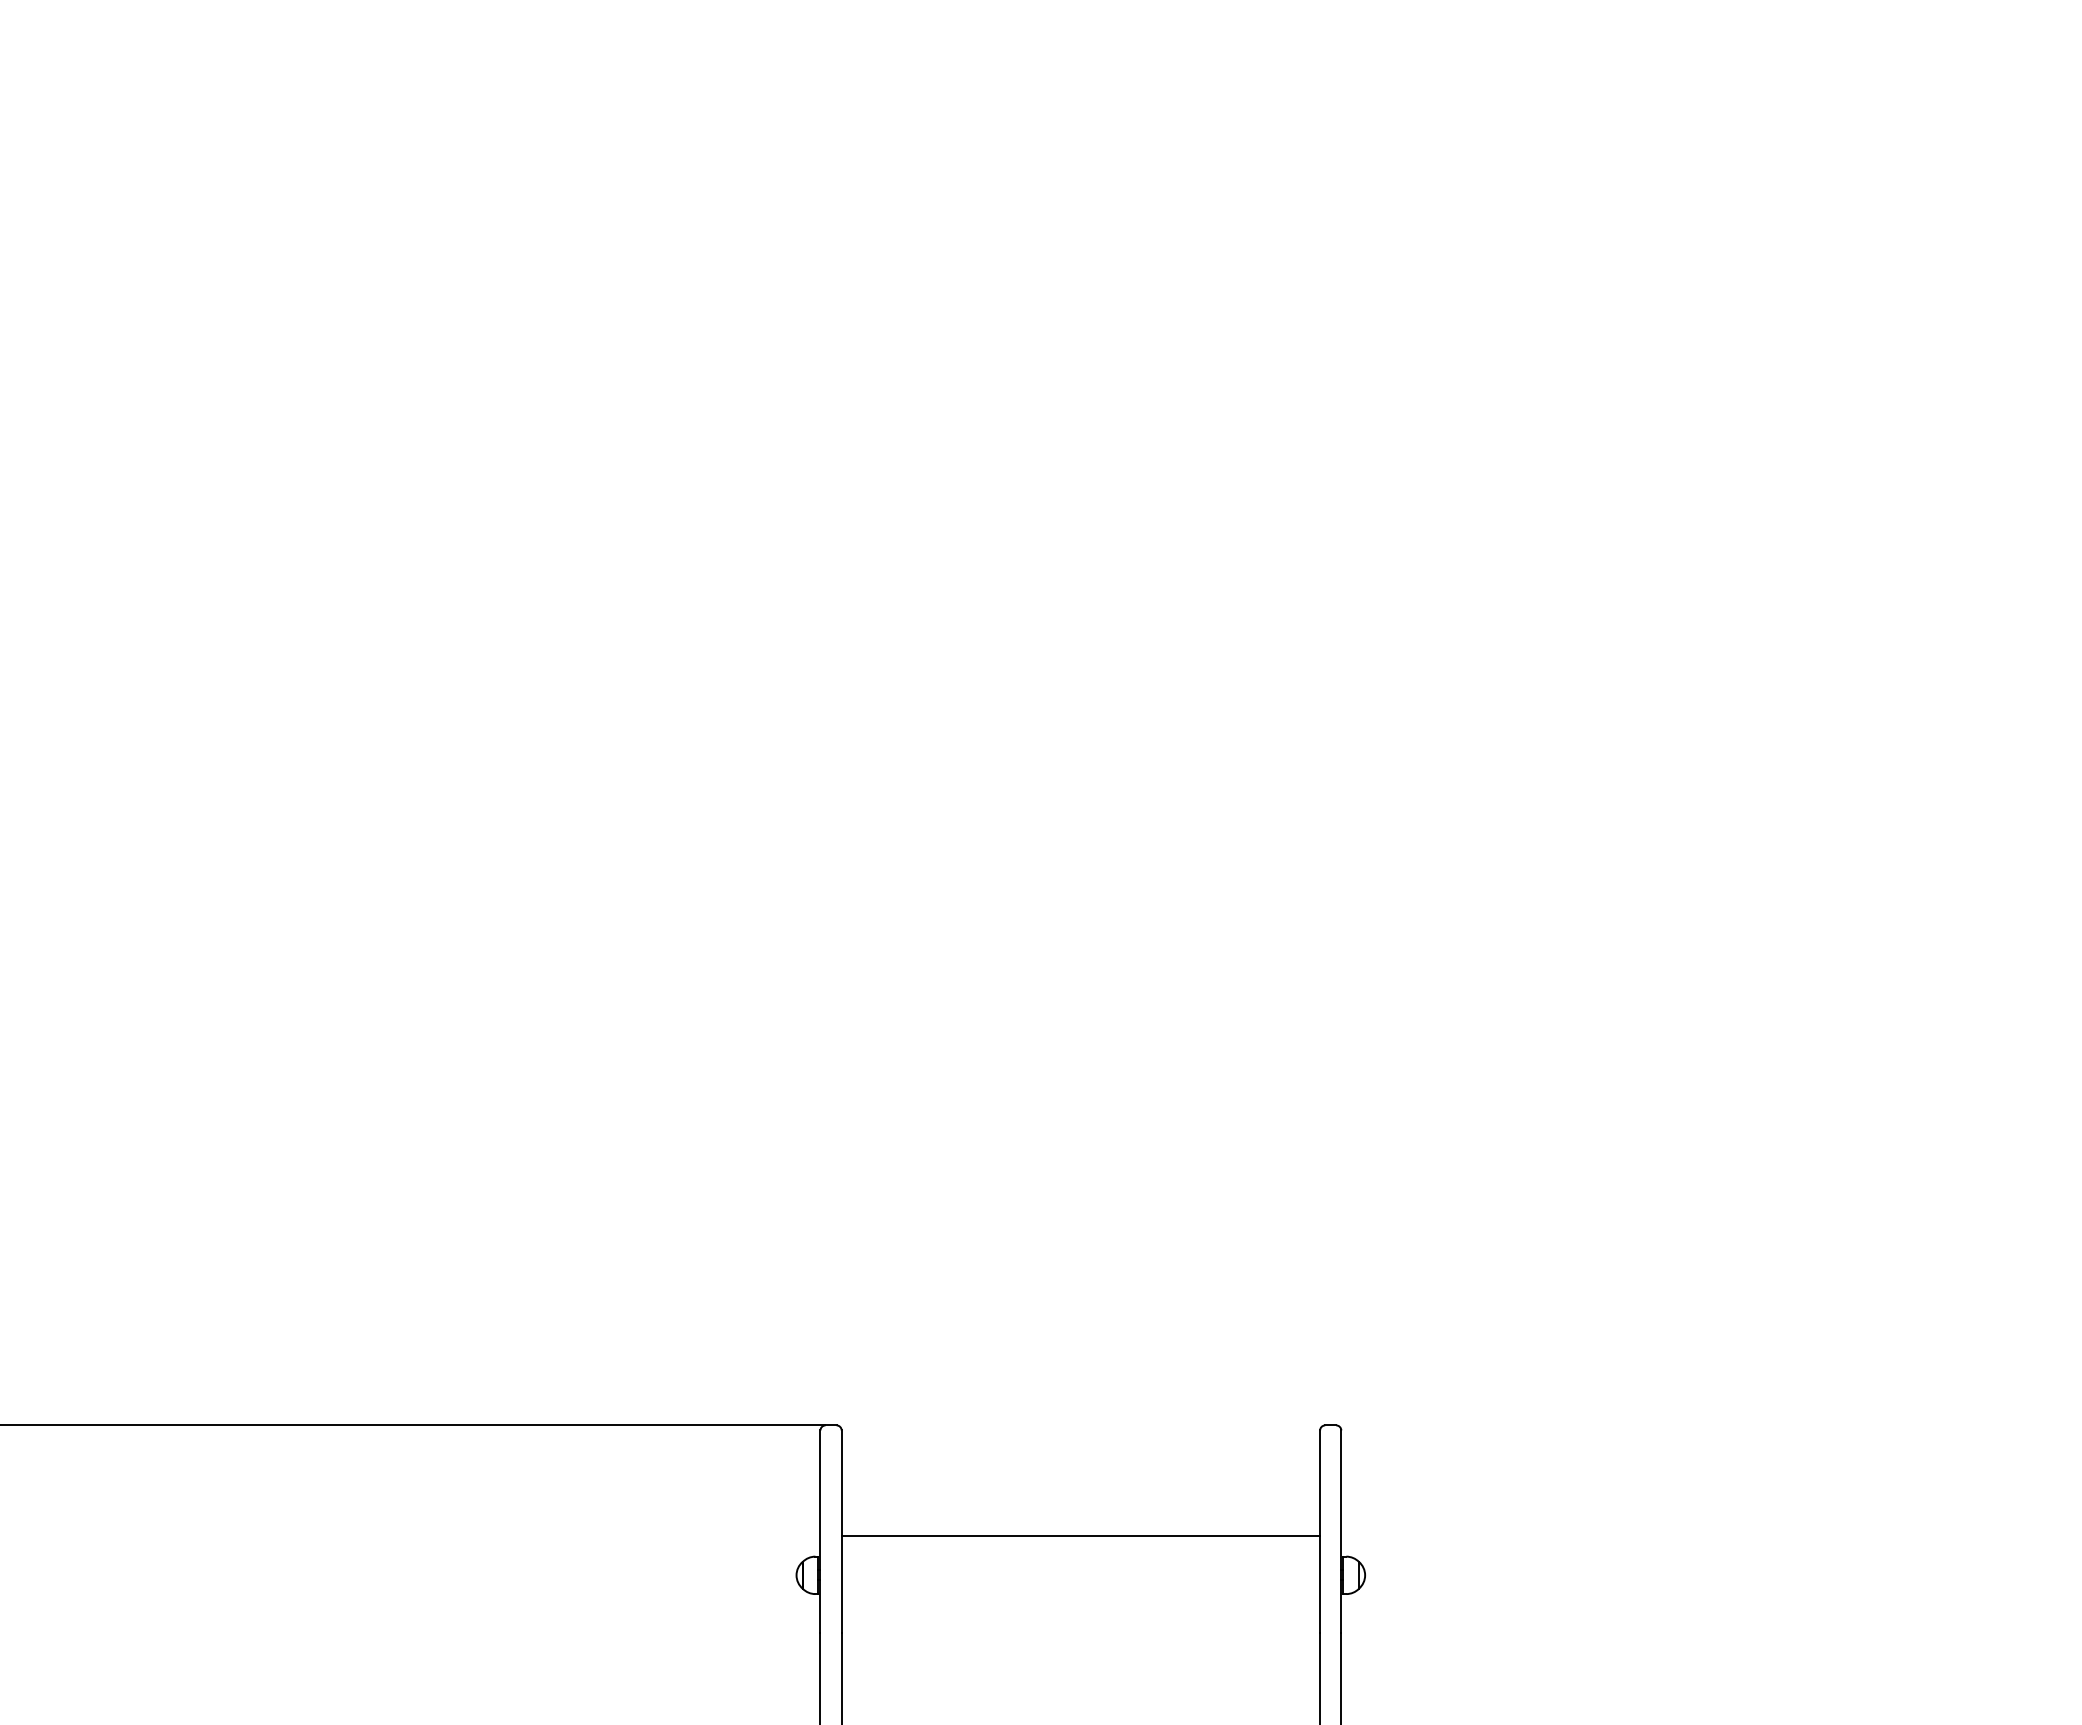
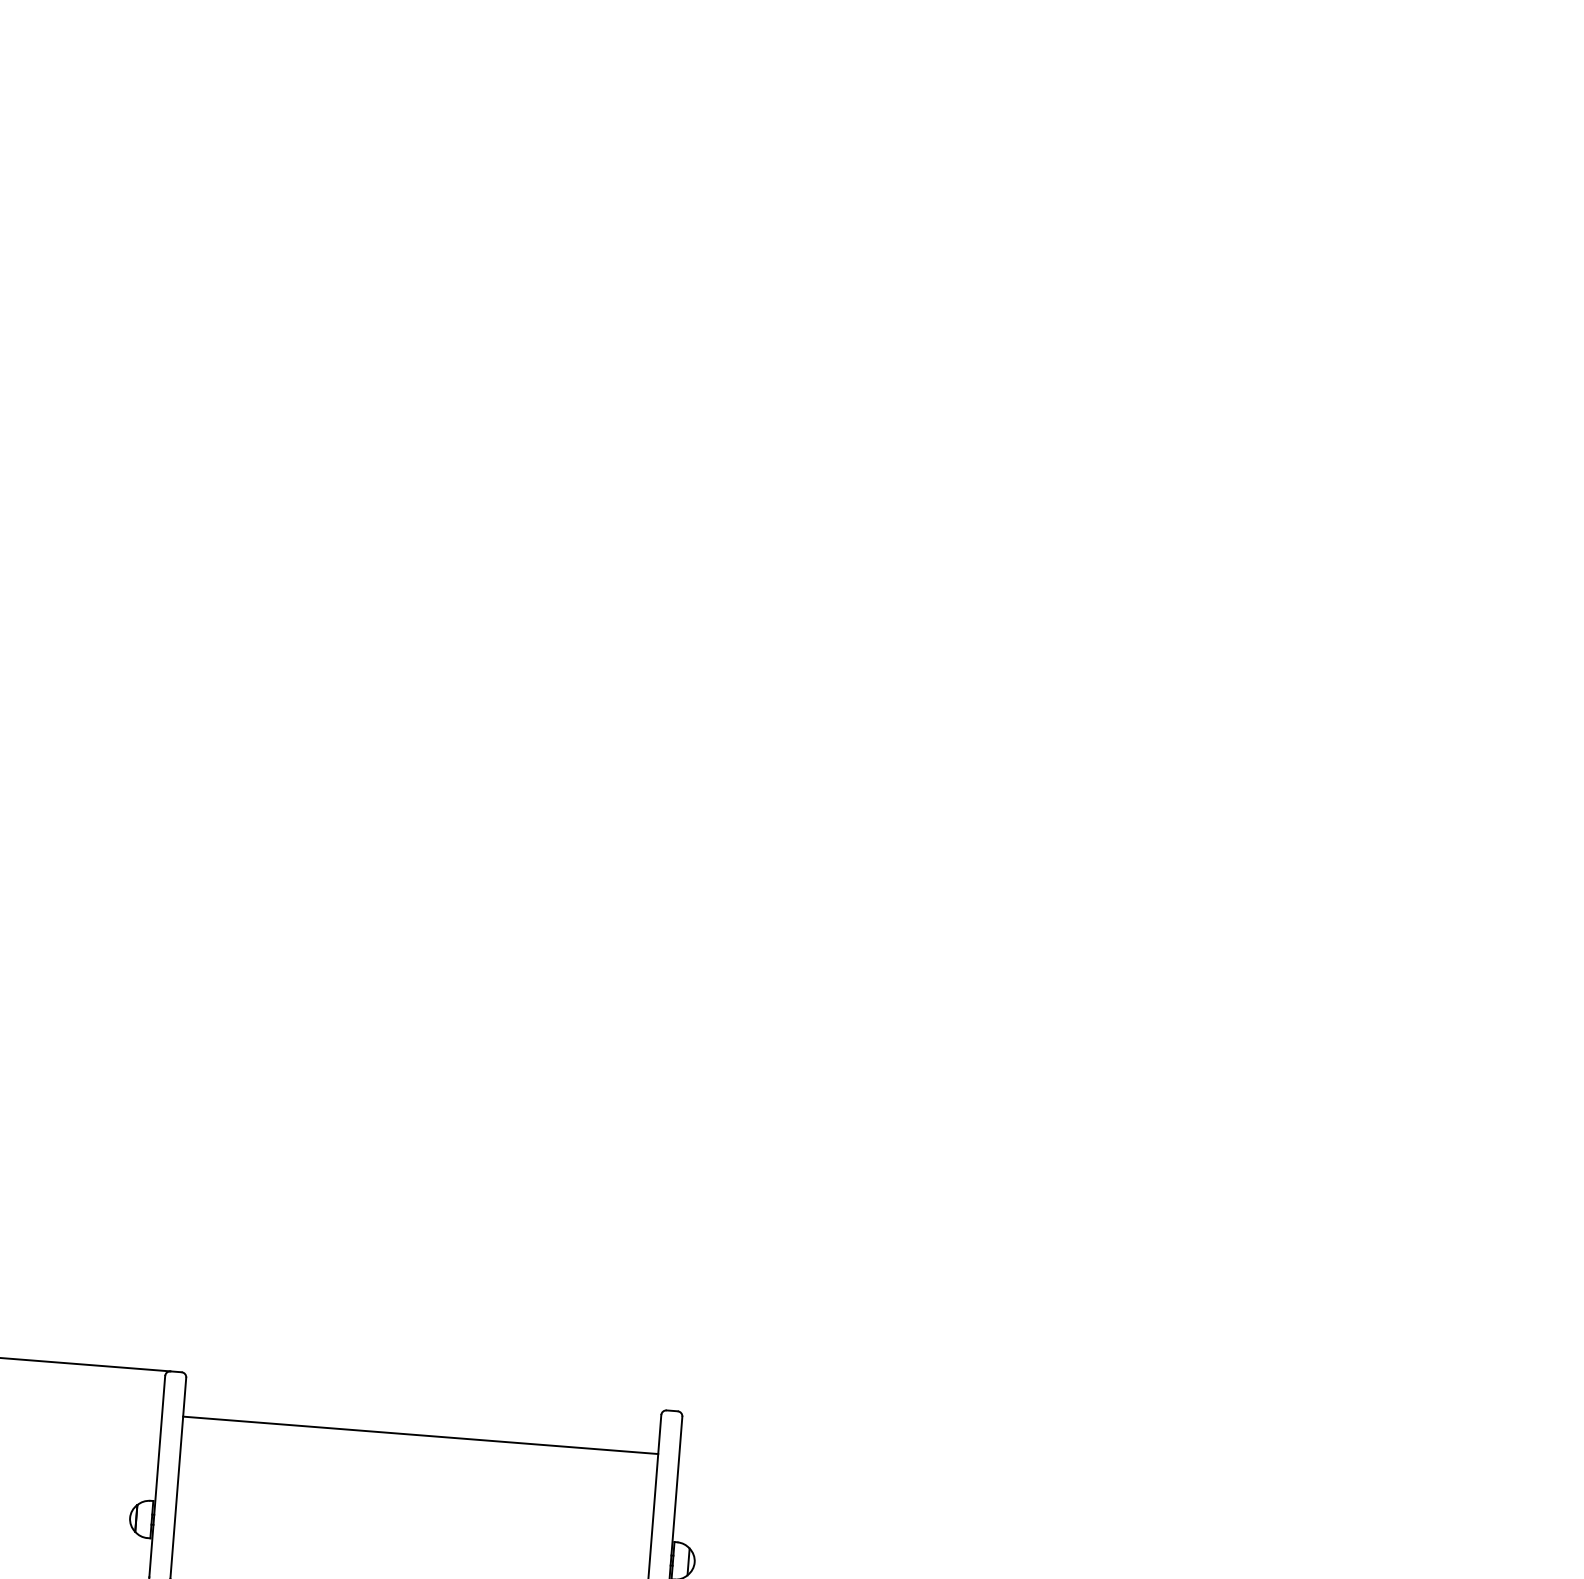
line: (1080, 1535) -> (420, 1435), moved

